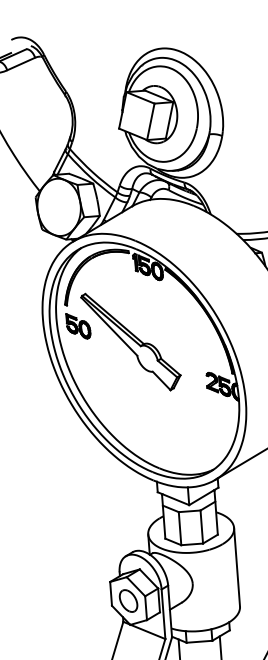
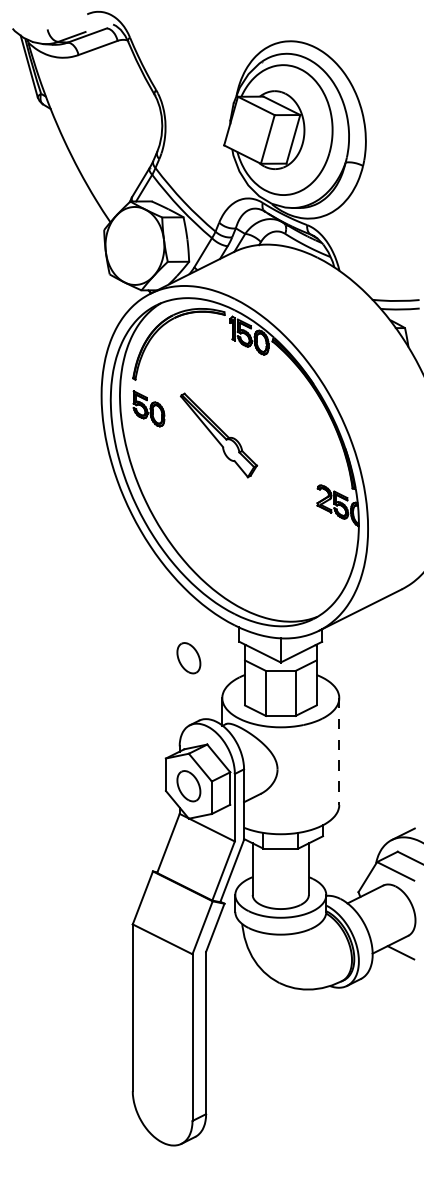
part: (130, 341) -> (218, 435), size x0.6
part: (121, 507) -> (188, 658), added
line: (237, 567) -> (339, 752), solid -> dashed

